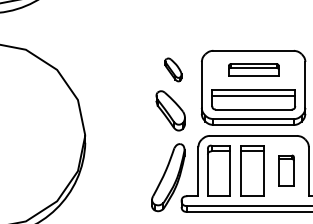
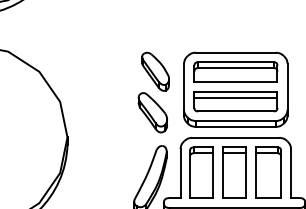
part: (173, 69) -> (155, 71), size x1.67
part: (253, 69) -> (235, 71), size x1.67
part: (286, 170) -> (268, 172), size x1.67

